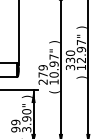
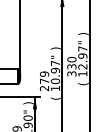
text: (81, 77) -> (82, 83), ) -> (

